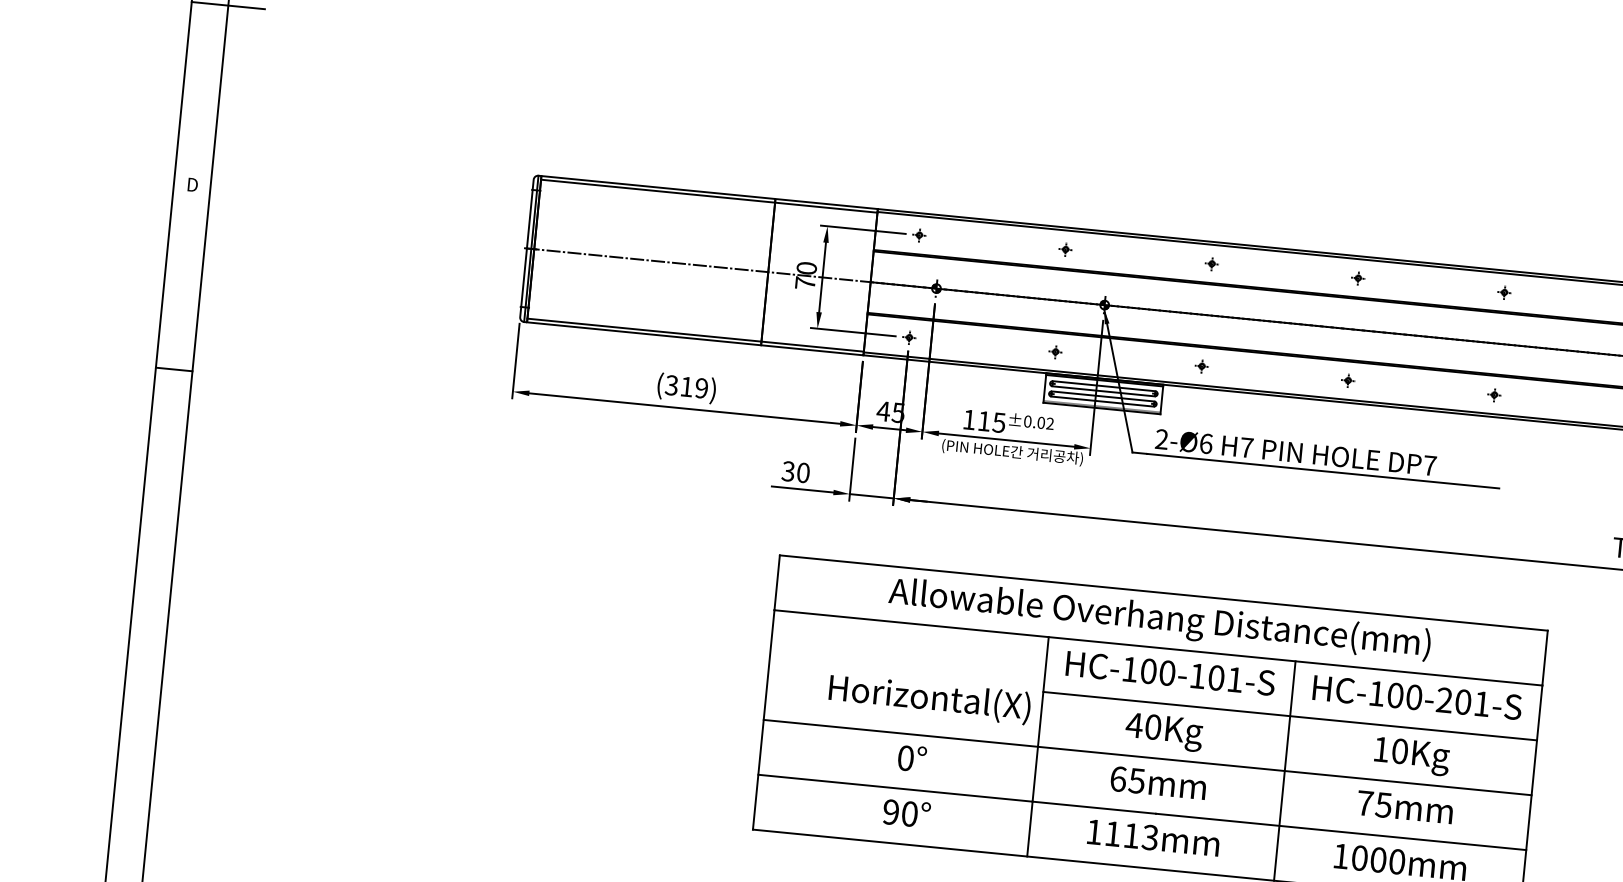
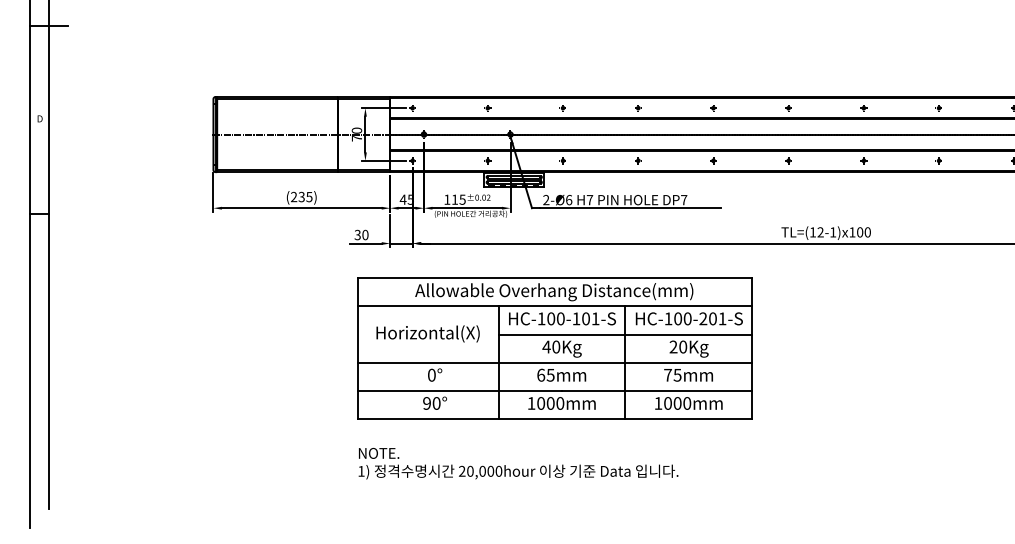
text: (686, 385) -> (301, 196), (319) -> (235)
text: (928, 698) -> (427, 333), moved
text: (1381, 748) -> (673, 346), 10Kg -> 20Kg
text: (1131, 835) -> (550, 403), 1113mm -> 1000mm

